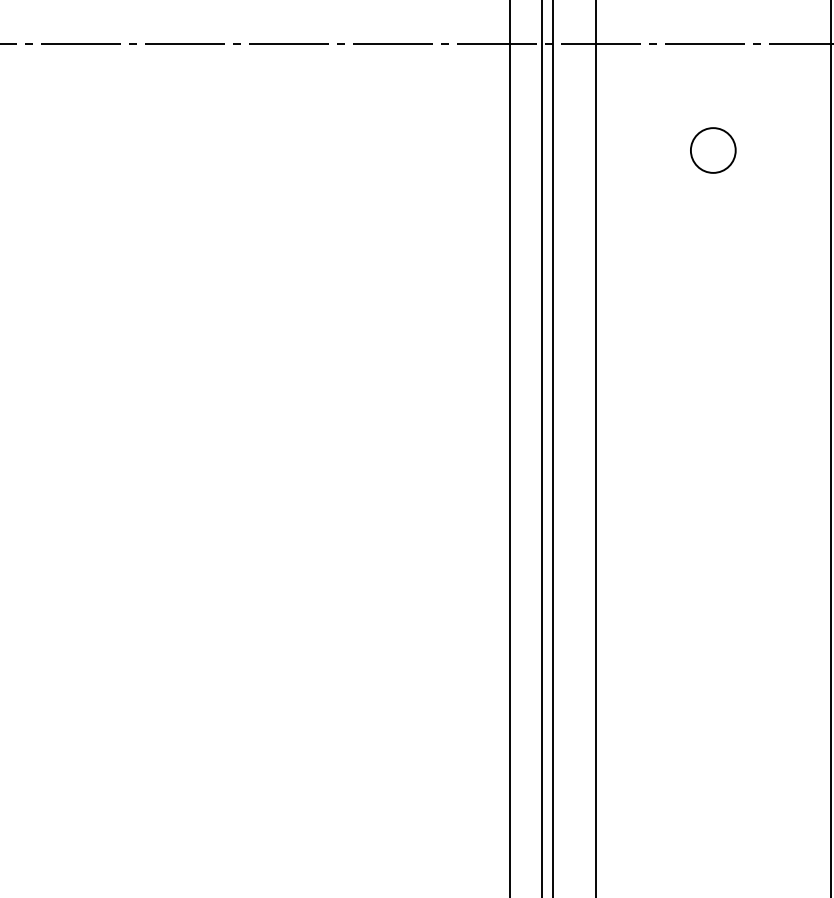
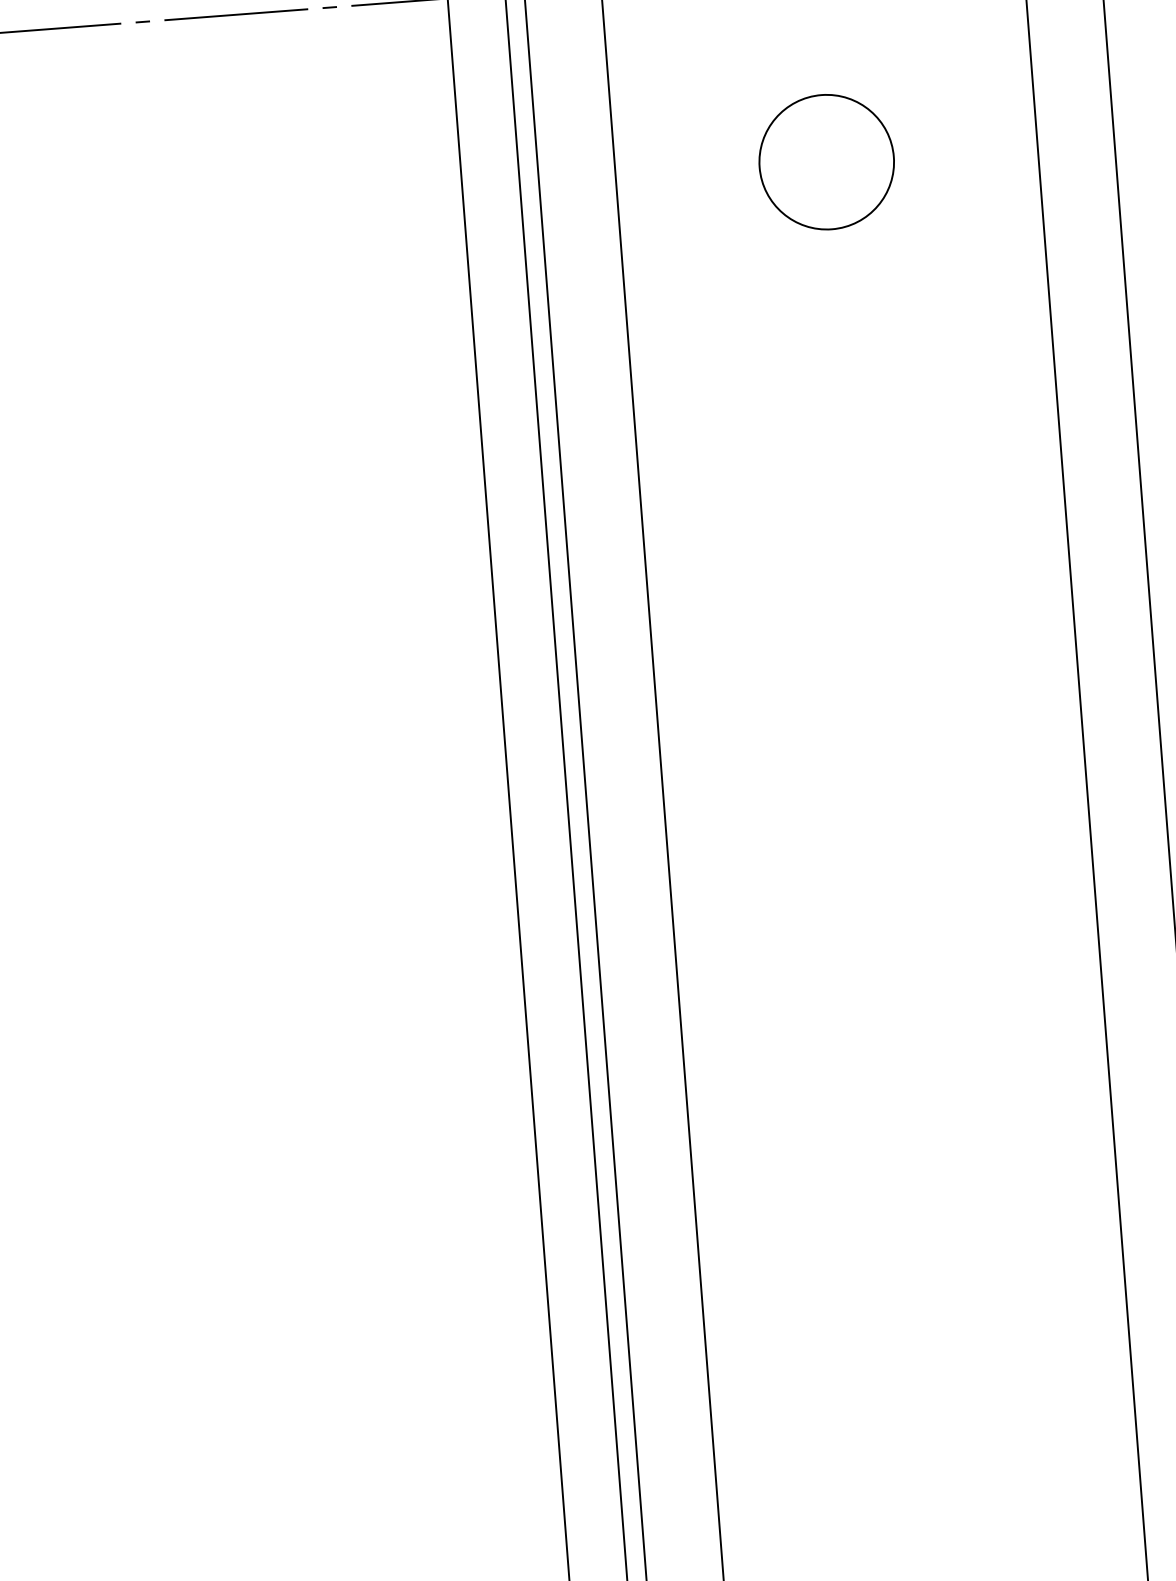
circle: (713, 150) -> (827, 162), size x1.67

